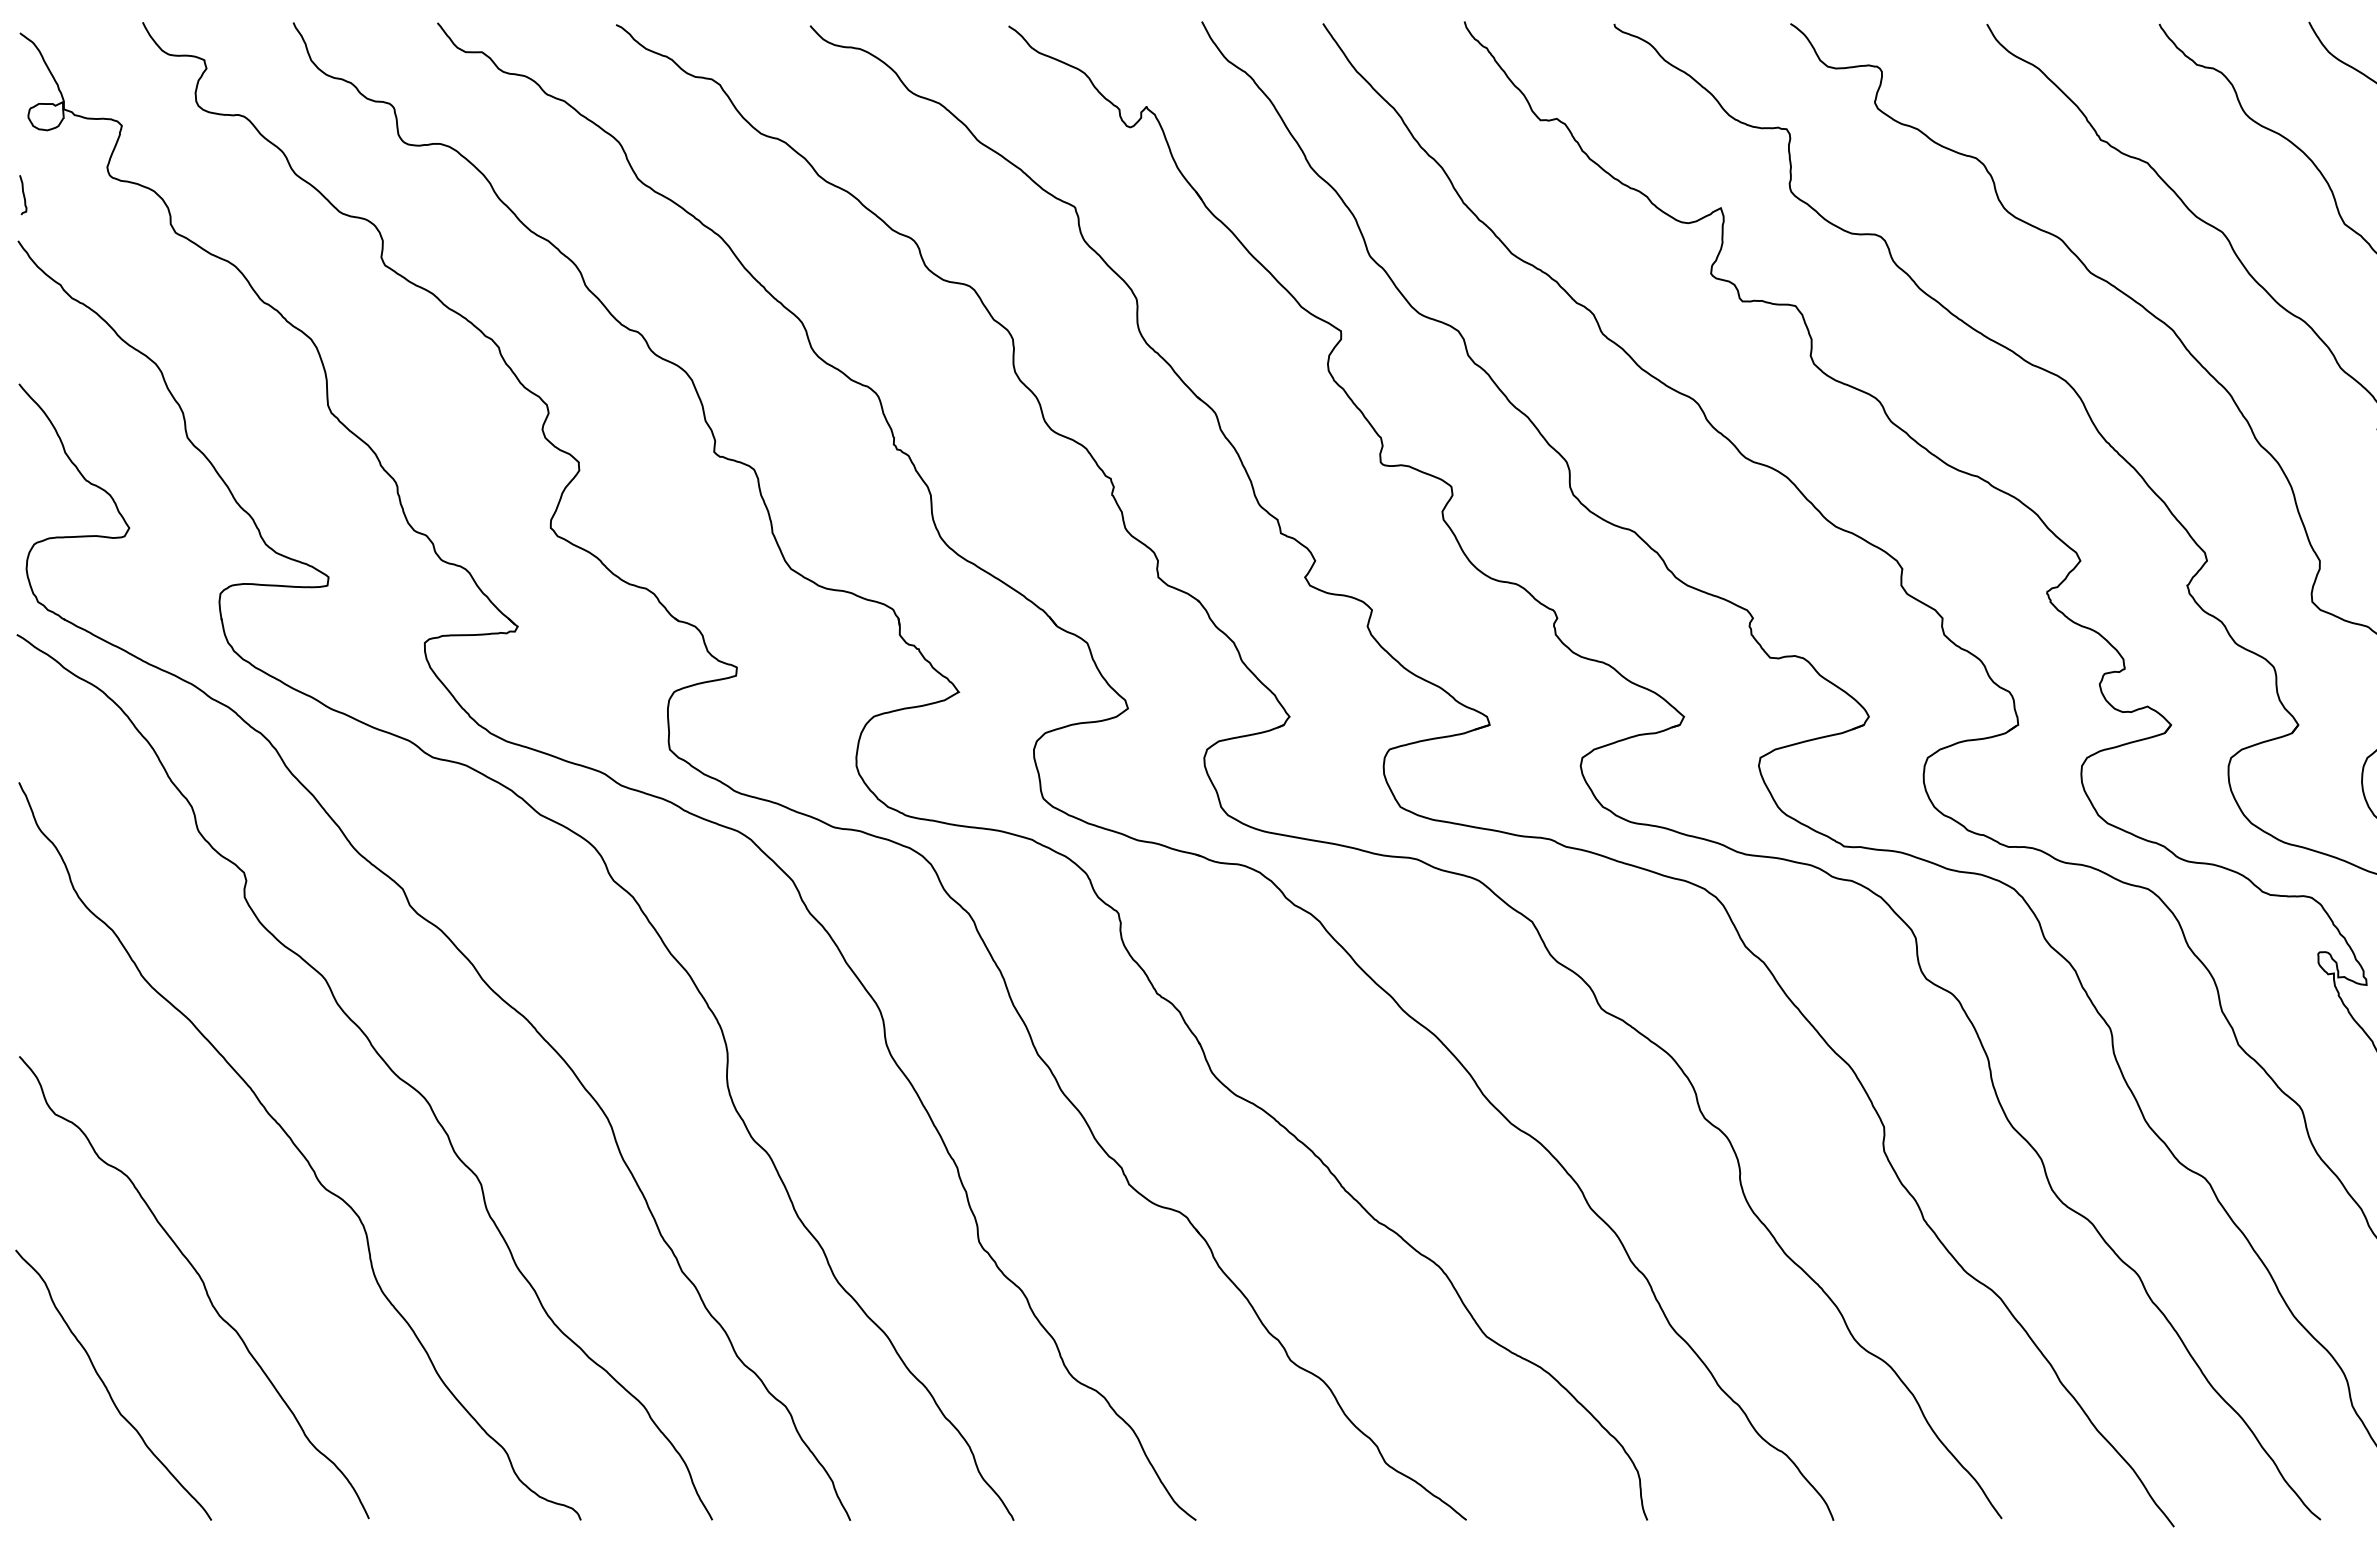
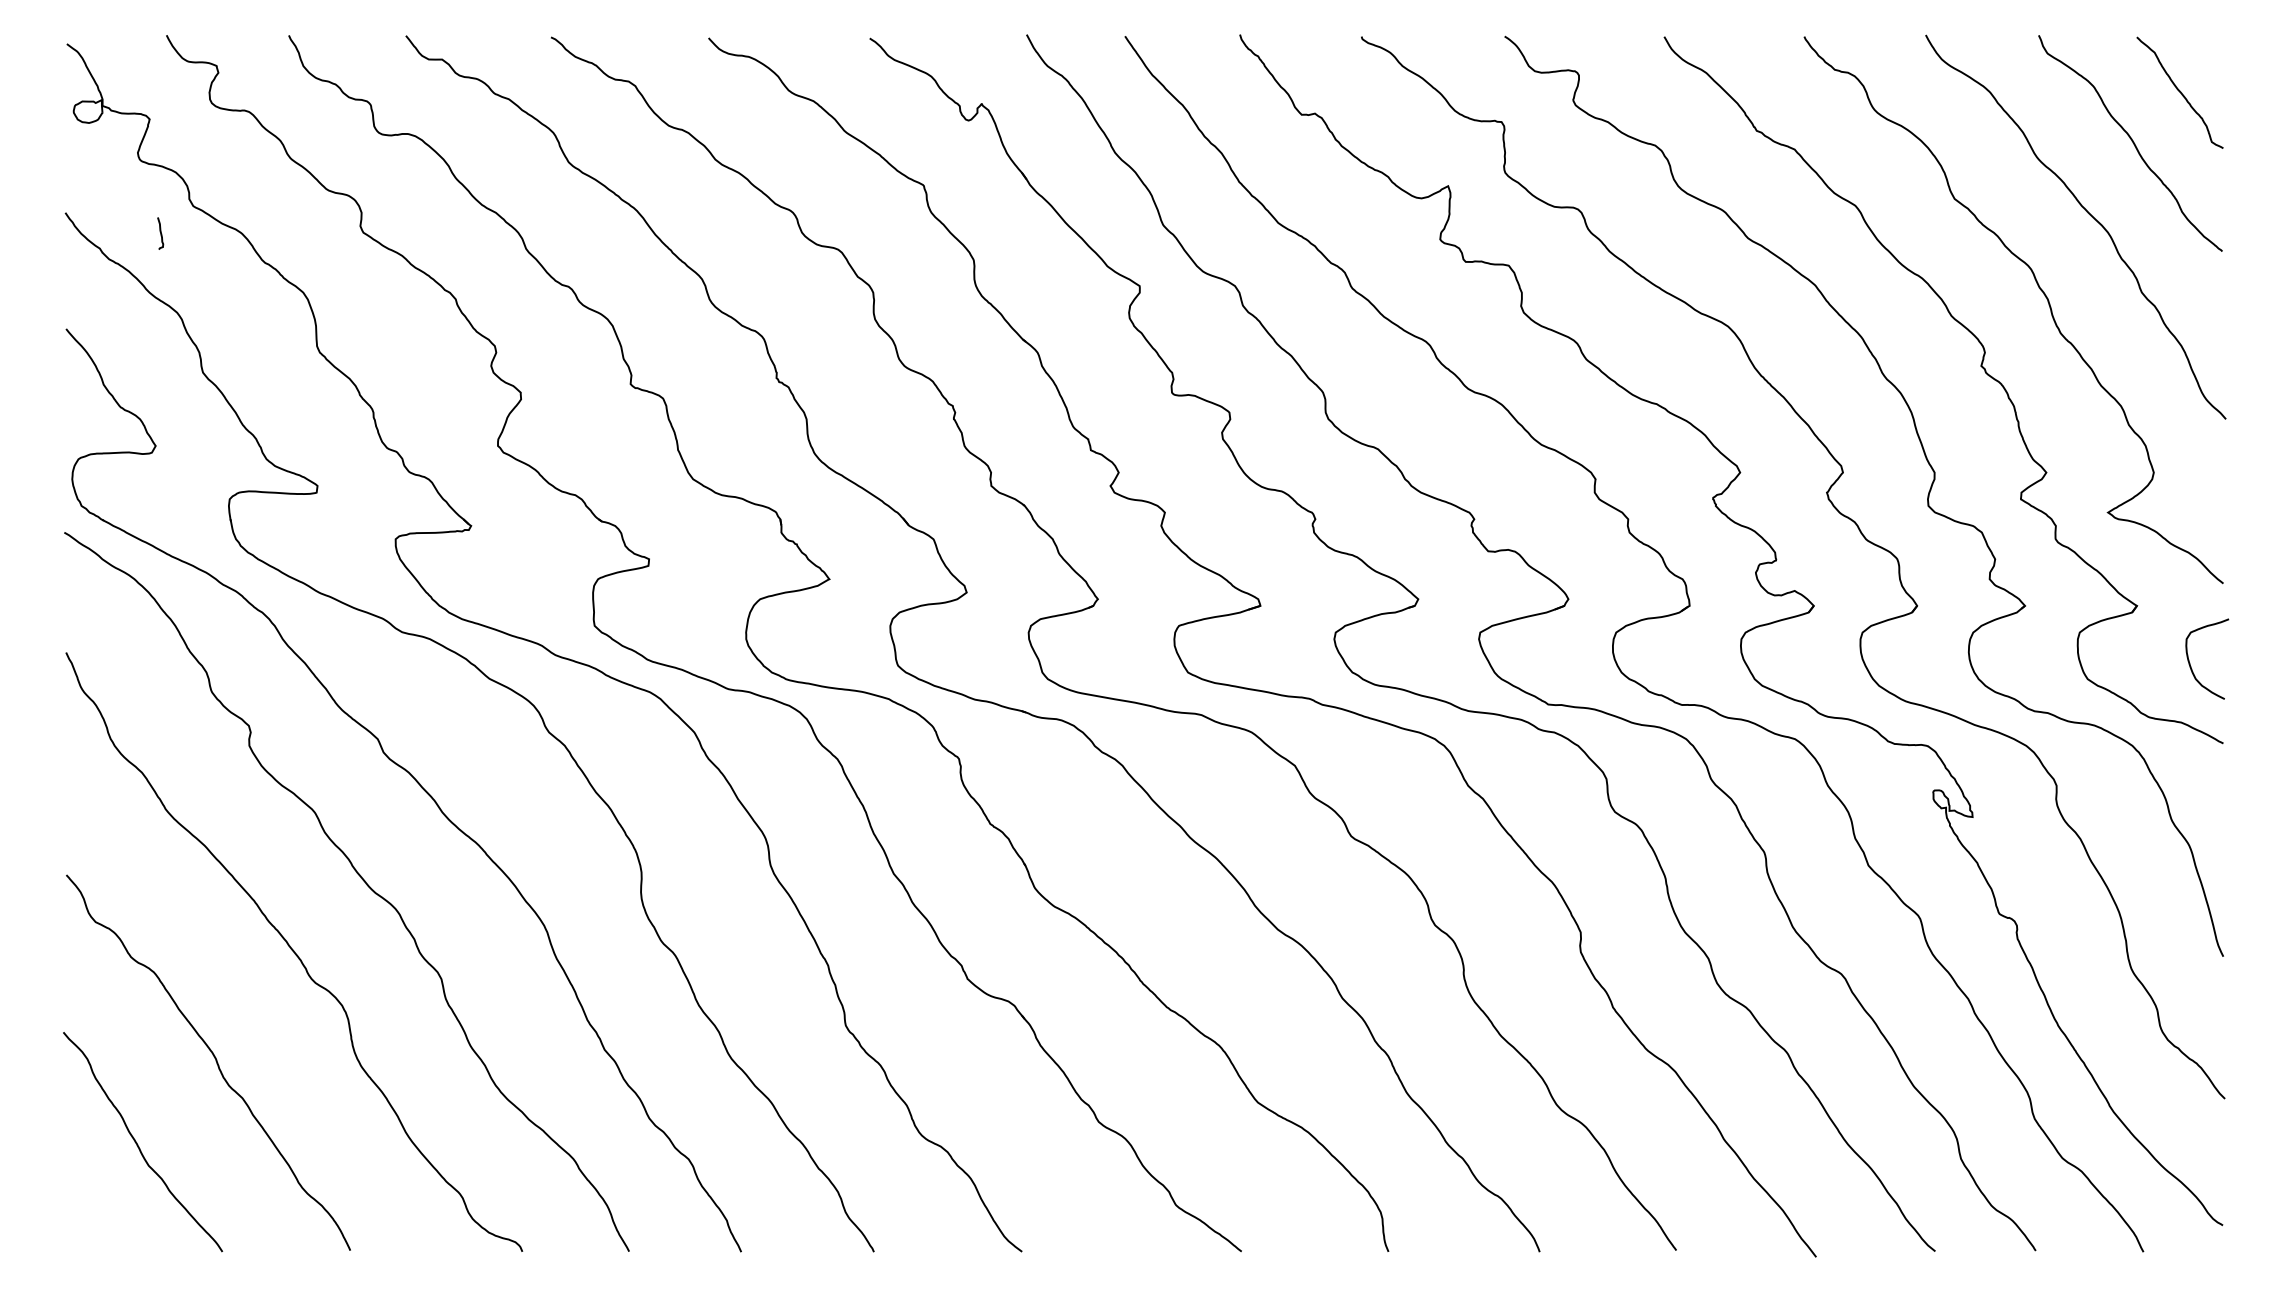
curve: (23, 195) -> (160, 233), moved

